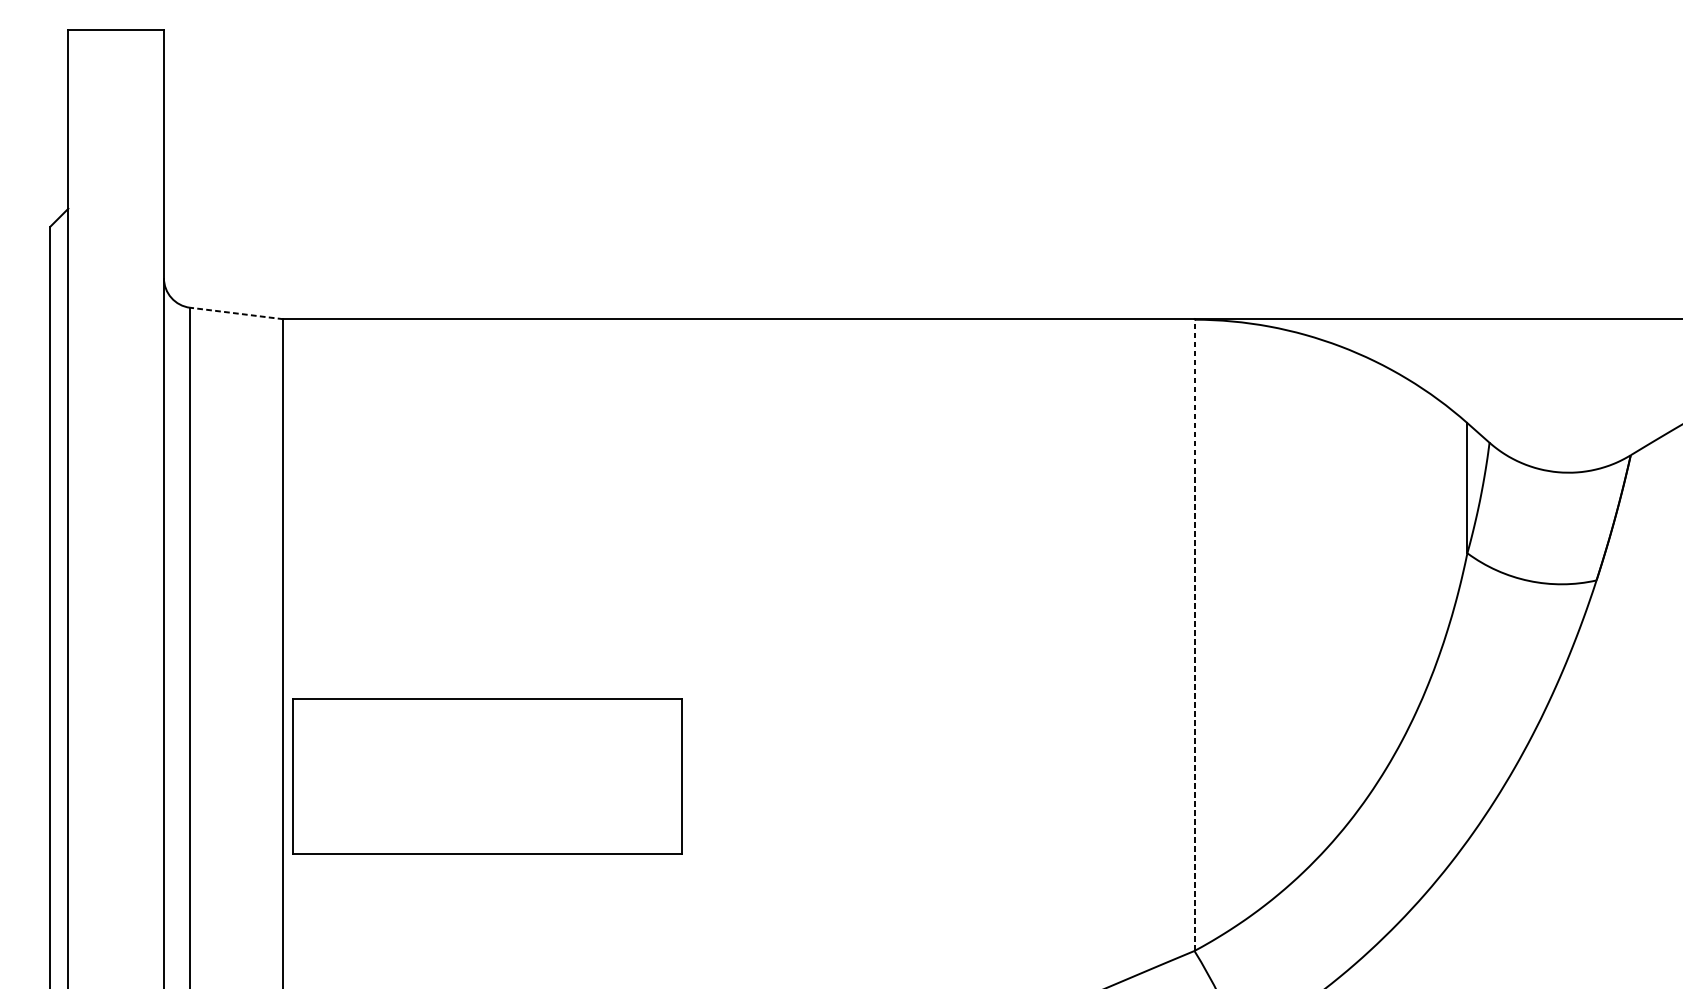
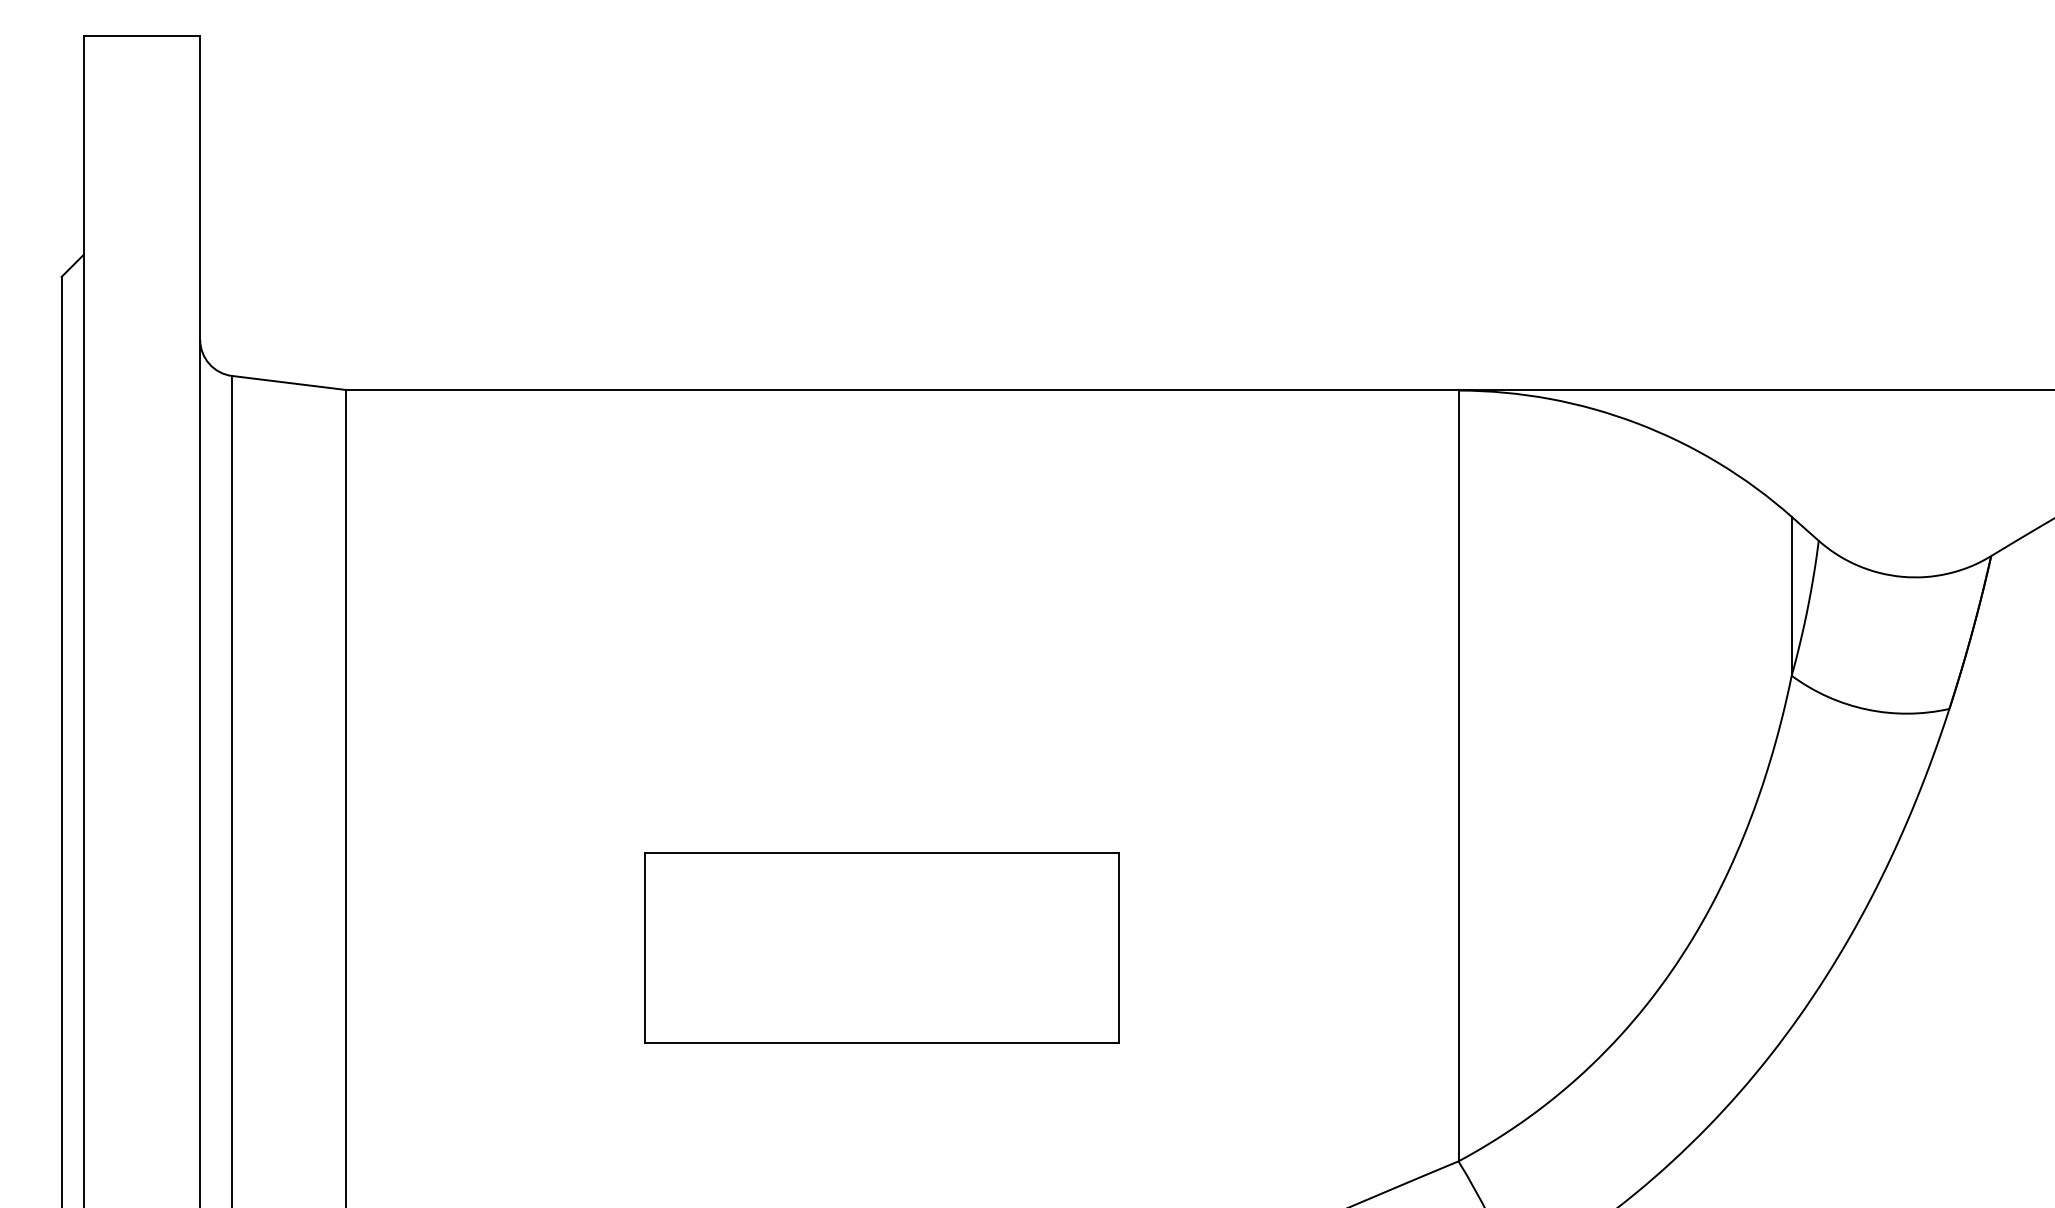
line: (236, 313) -> (288, 382), dashed -> solid
line: (1194, 634) -> (1458, 775), dashed -> solid
part: (486, 775) -> (881, 947), moved

